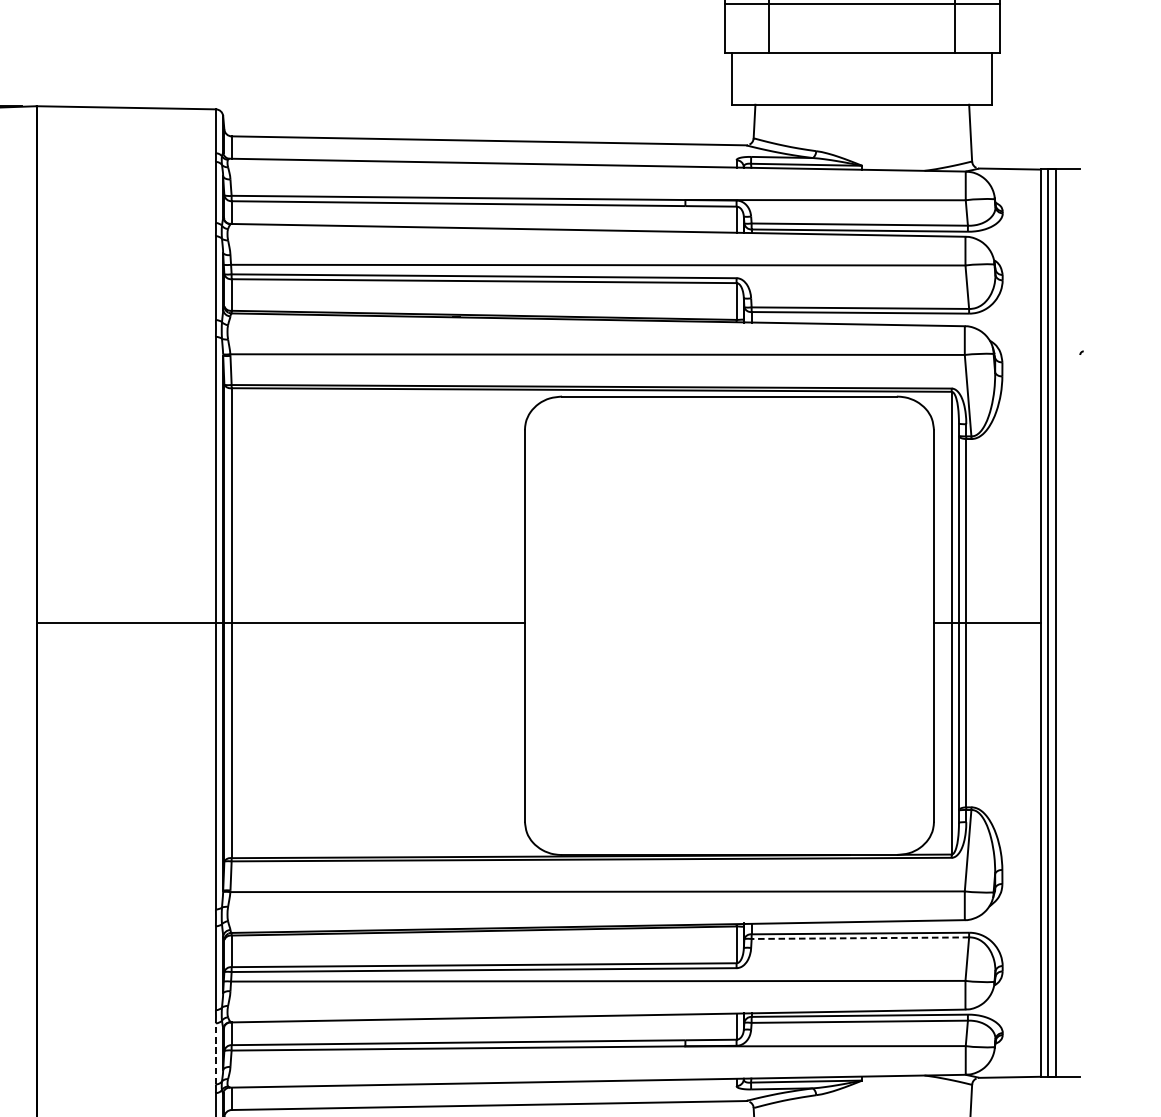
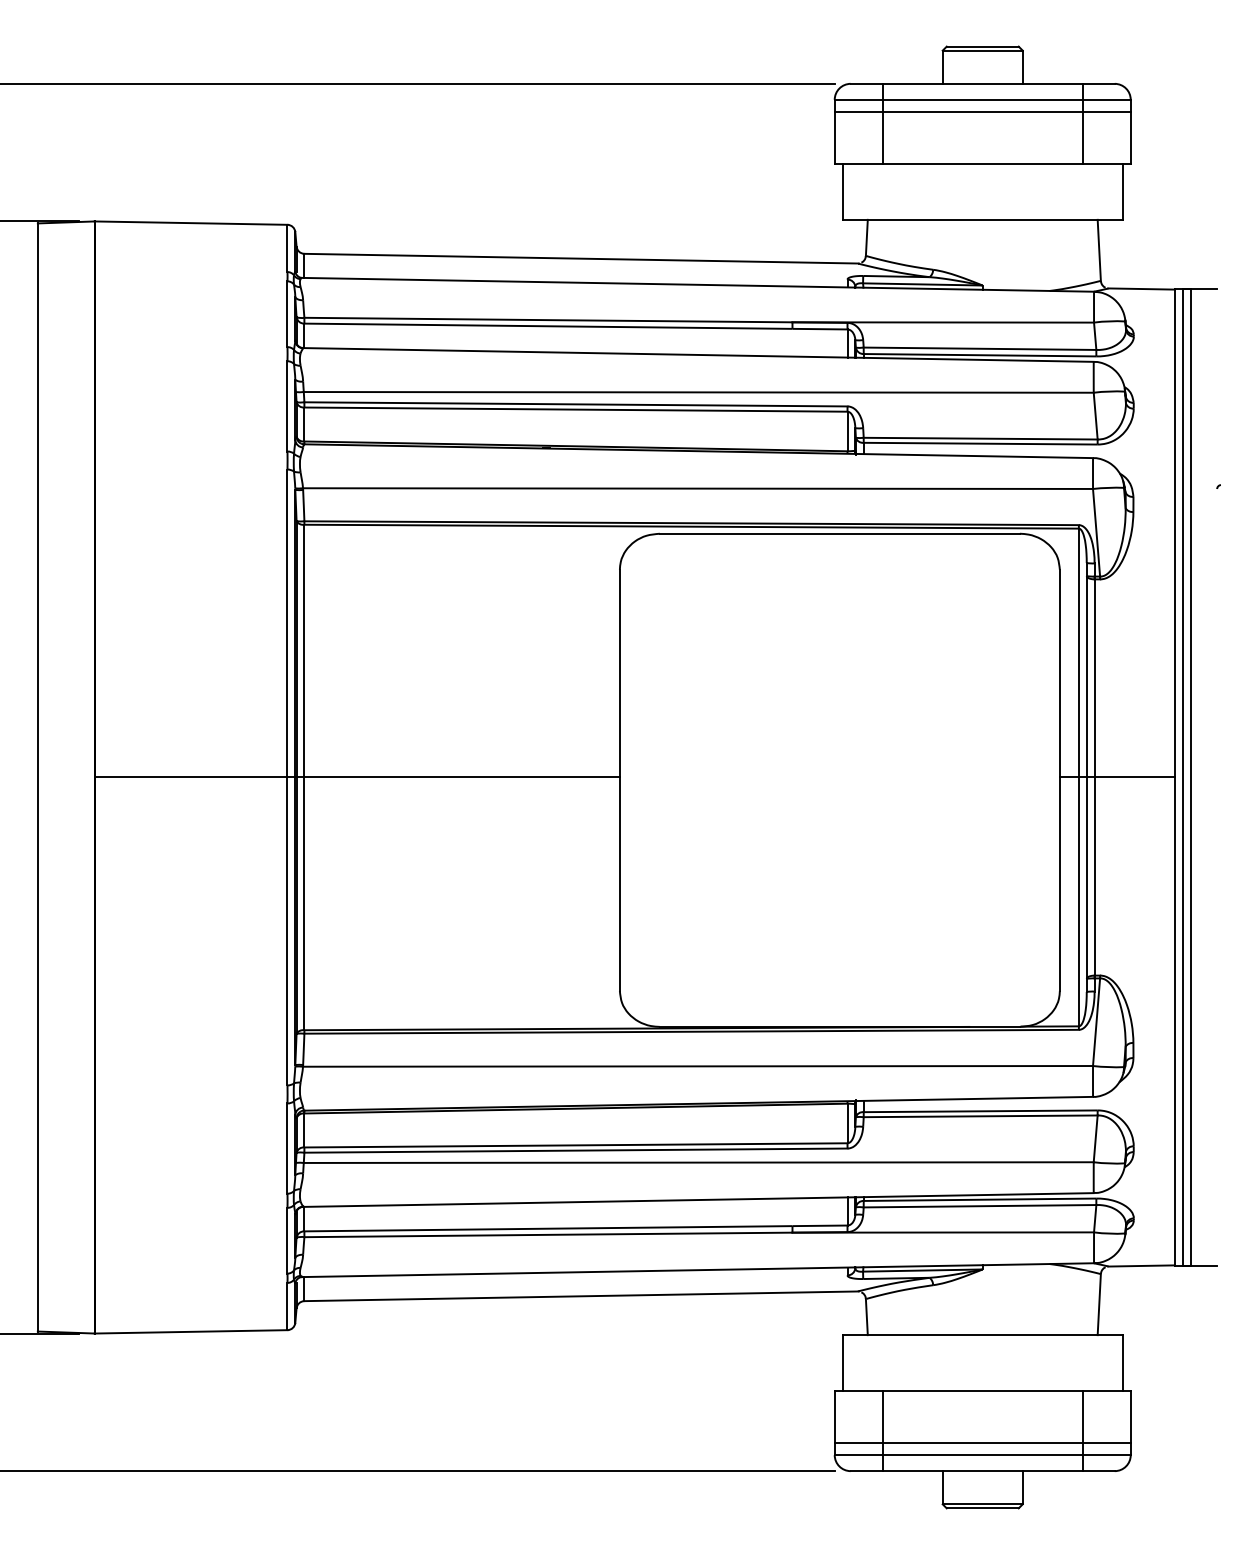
line: (860, 938) -> (980, 1116), dashed -> solid
line: (215, 1053) -> (287, 1240), dashed -> solid

